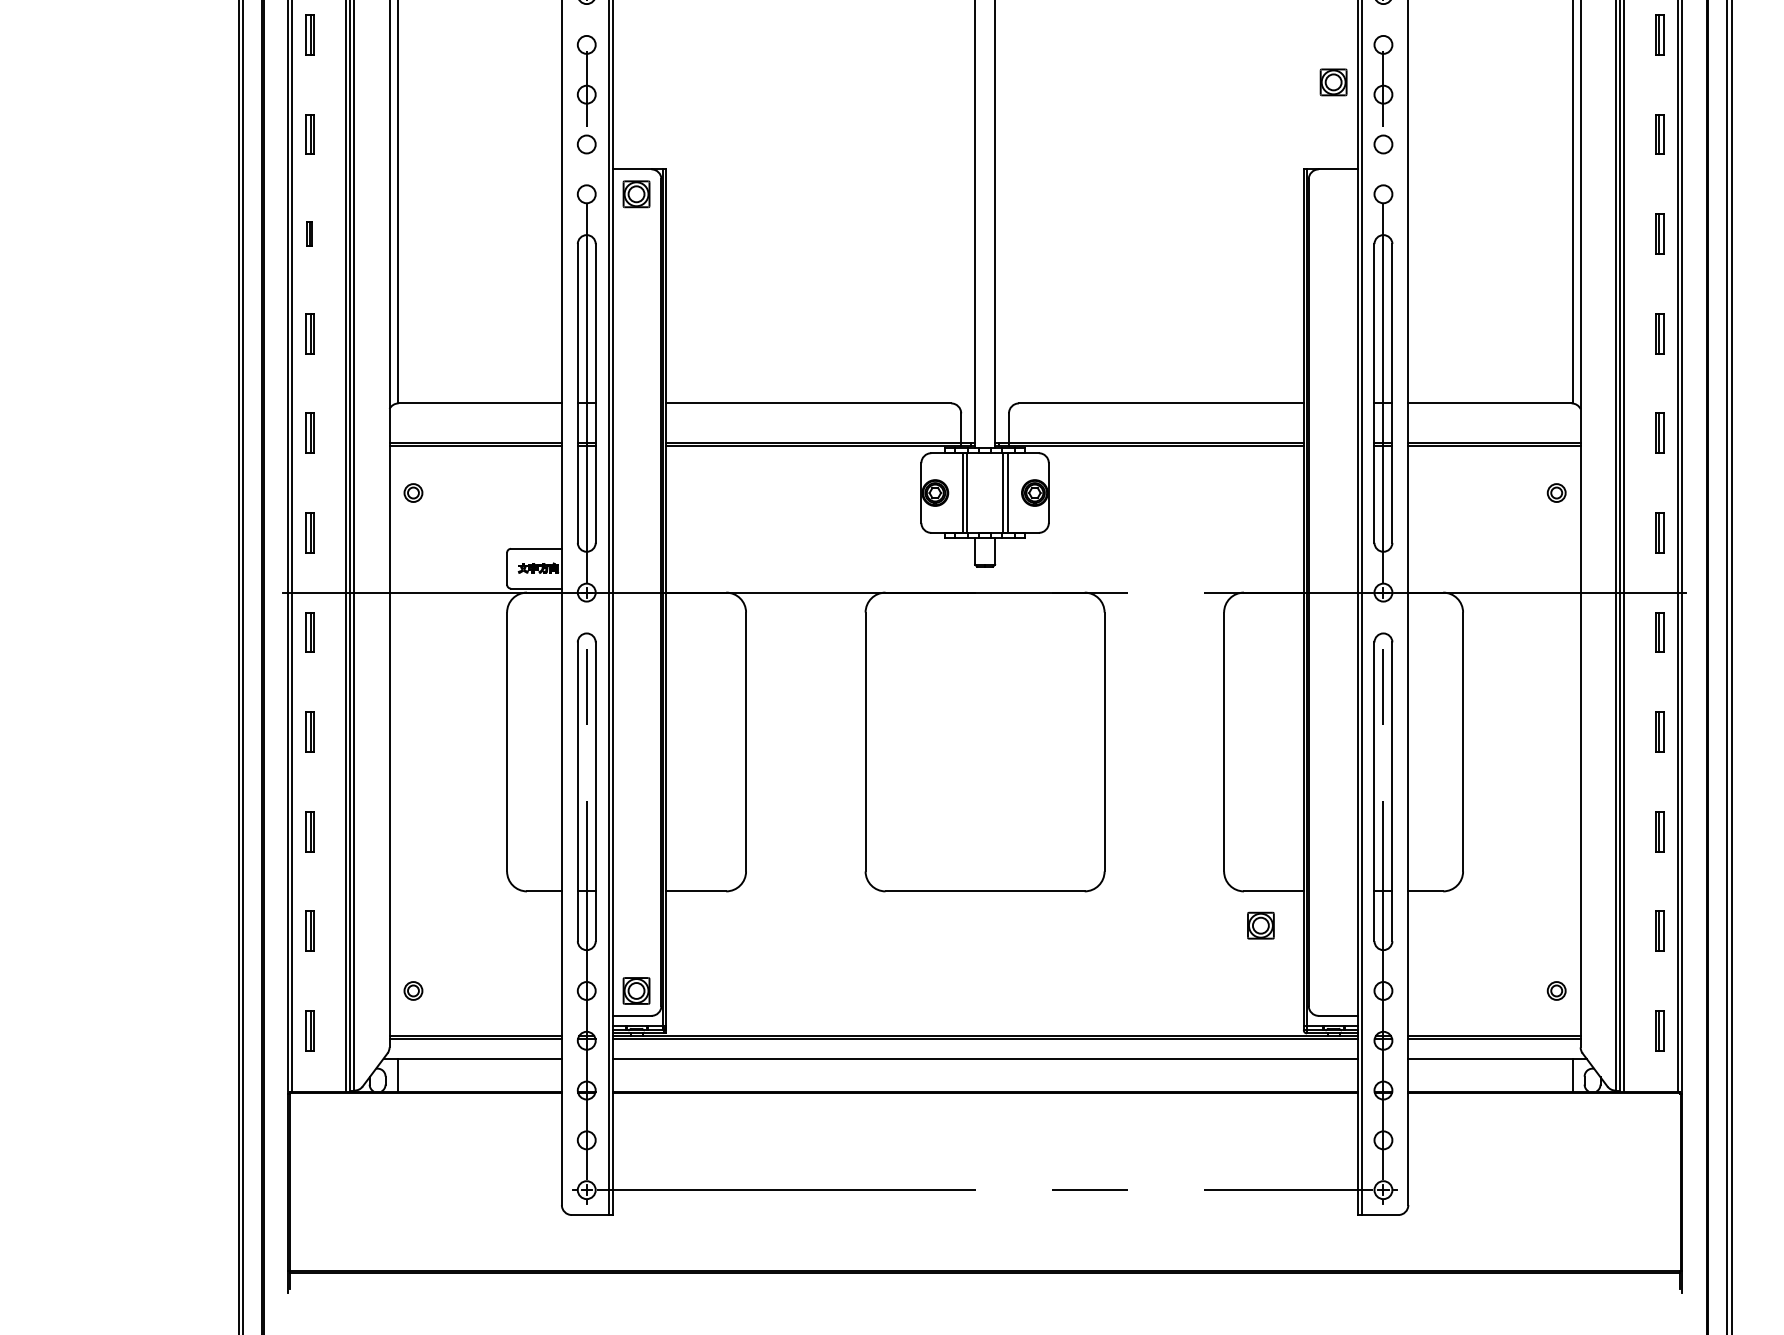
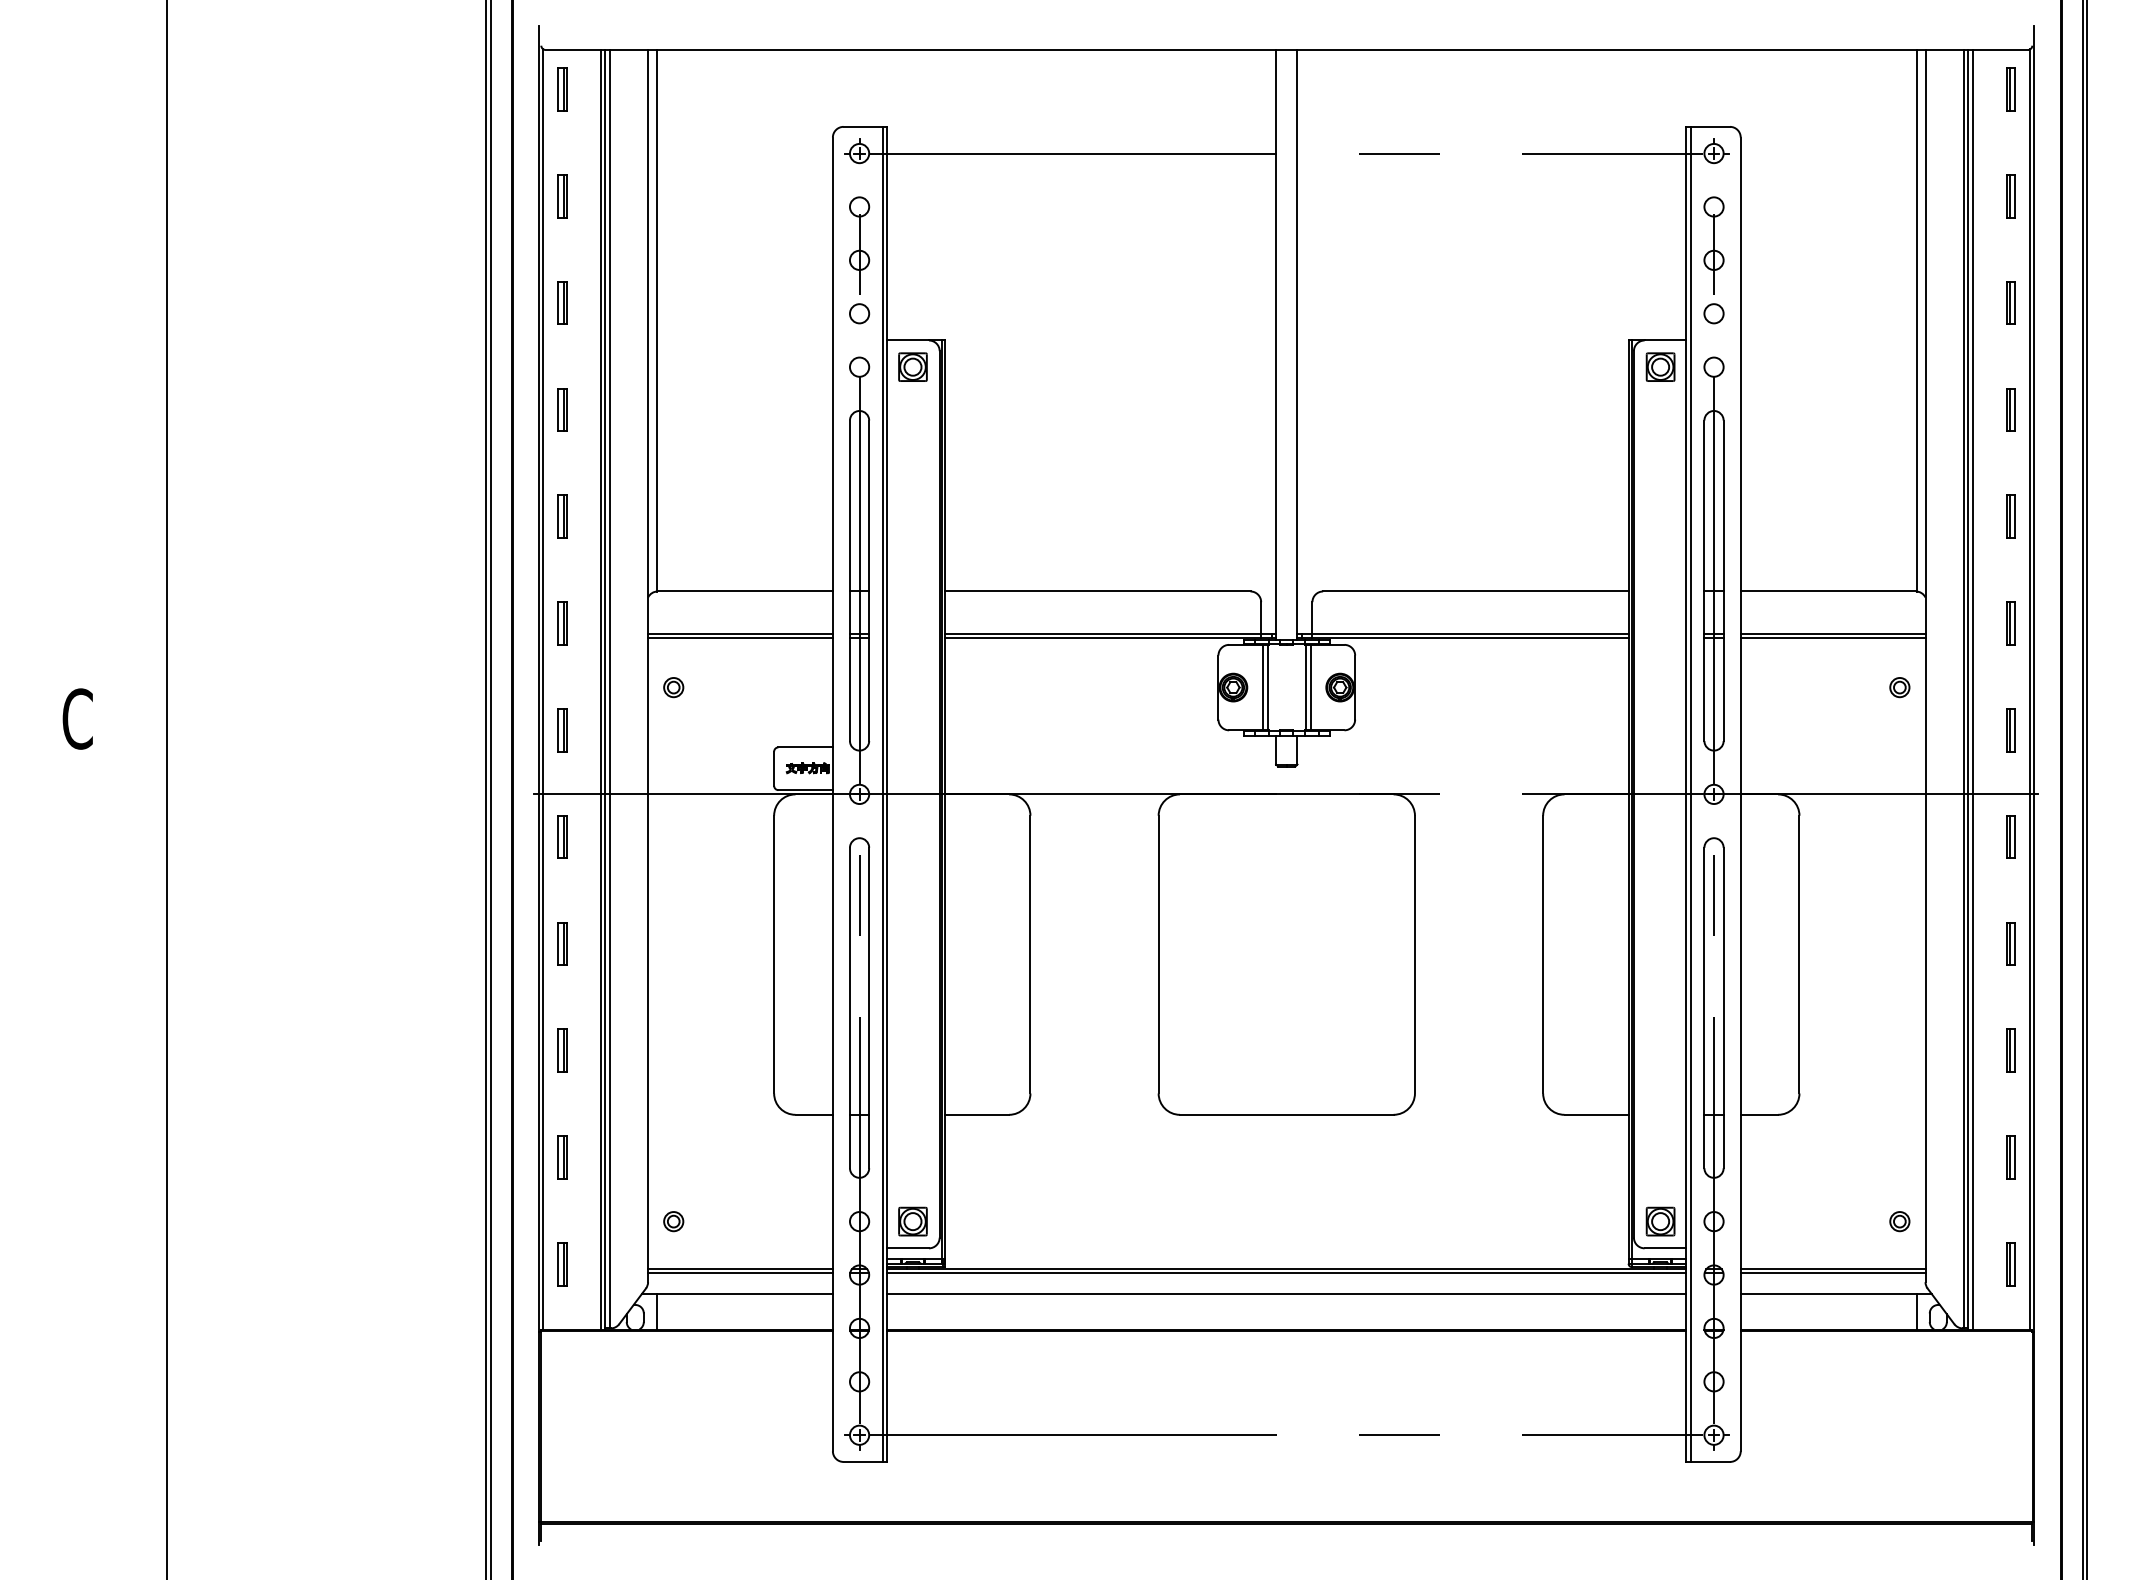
part: (1333, 81) -> (1660, 366), moved
part: (309, 233) -> (562, 409), size x1.67
part: (1260, 925) -> (1660, 1221), moved

